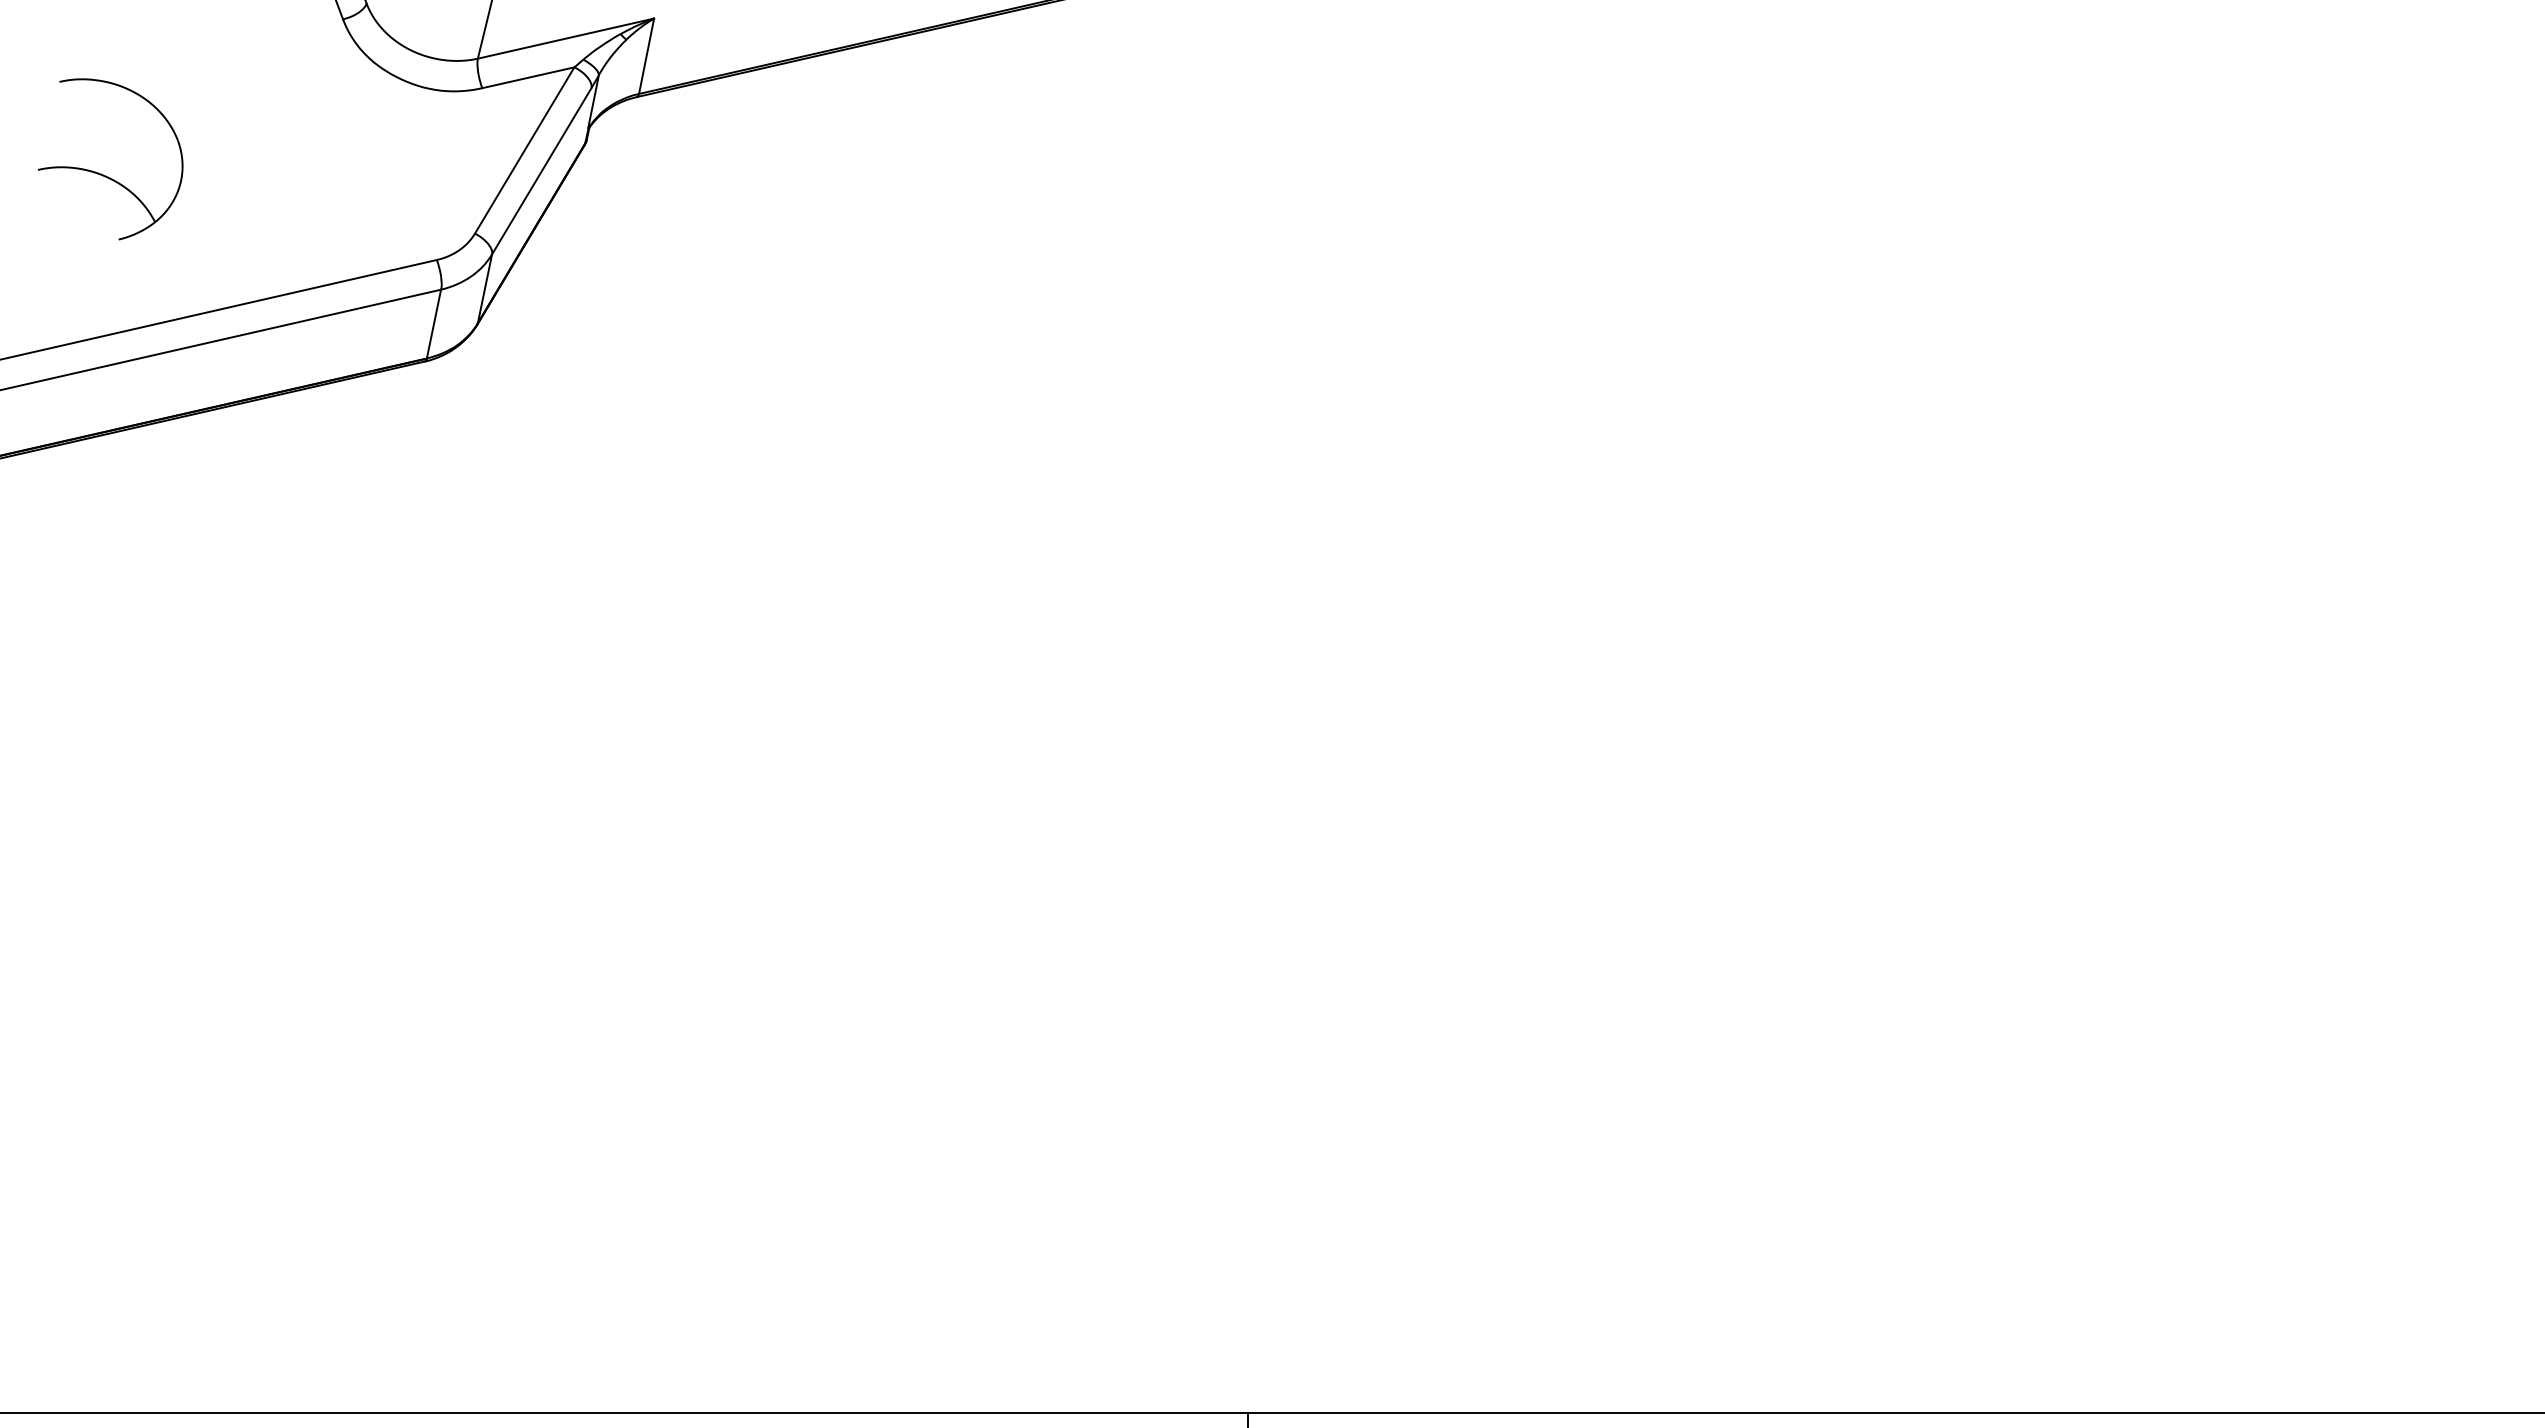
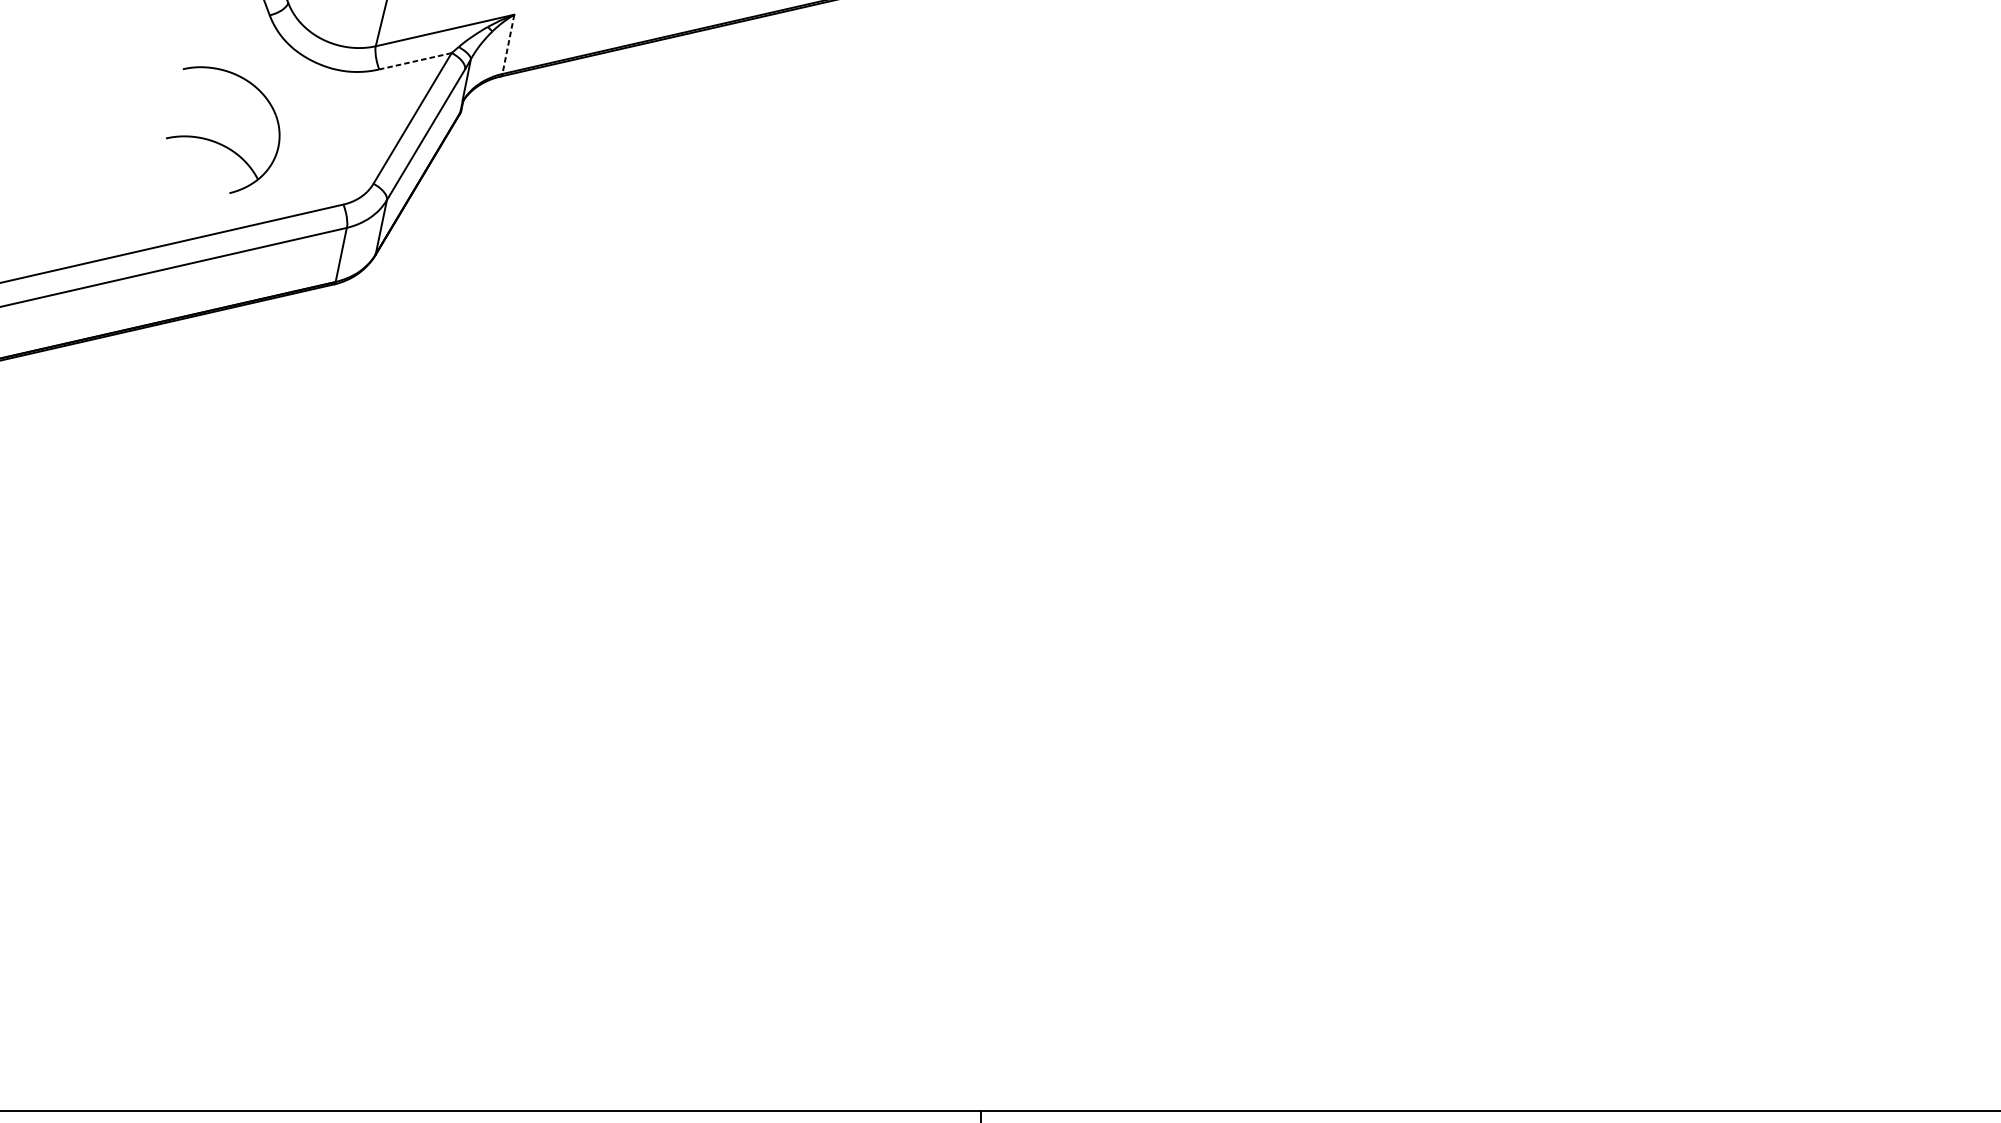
line: (646, 56) -> (508, 44), solid -> dashed
line: (527, 77) -> (414, 61), solid -> dashed
part: (106, 175) -> (219, 142), moved

